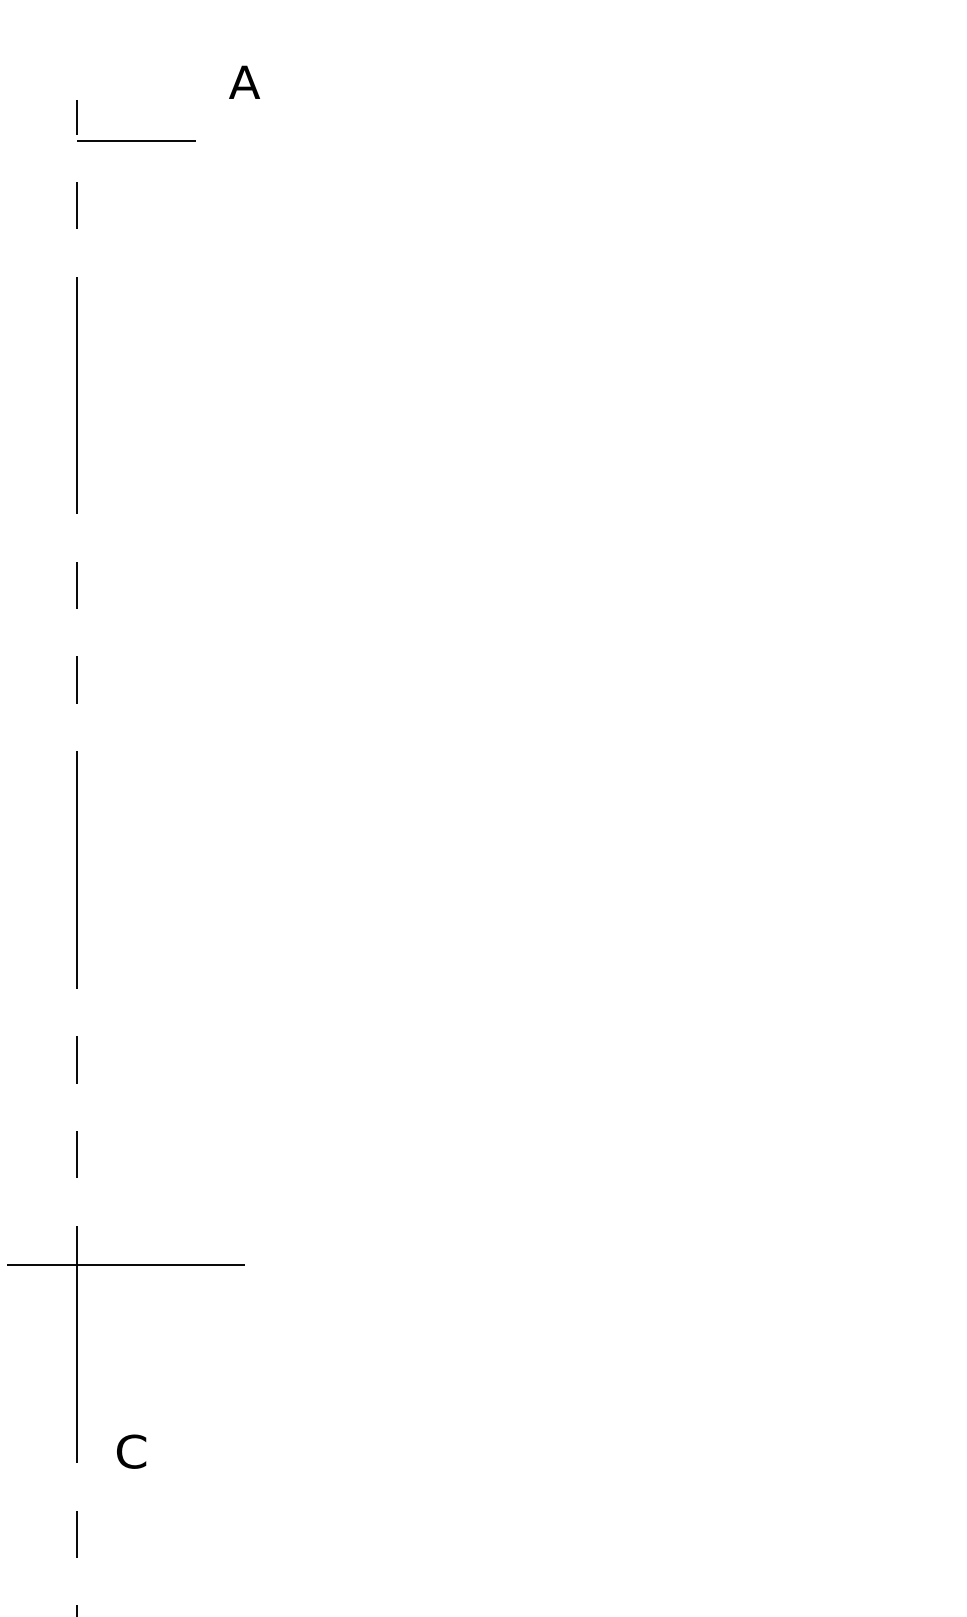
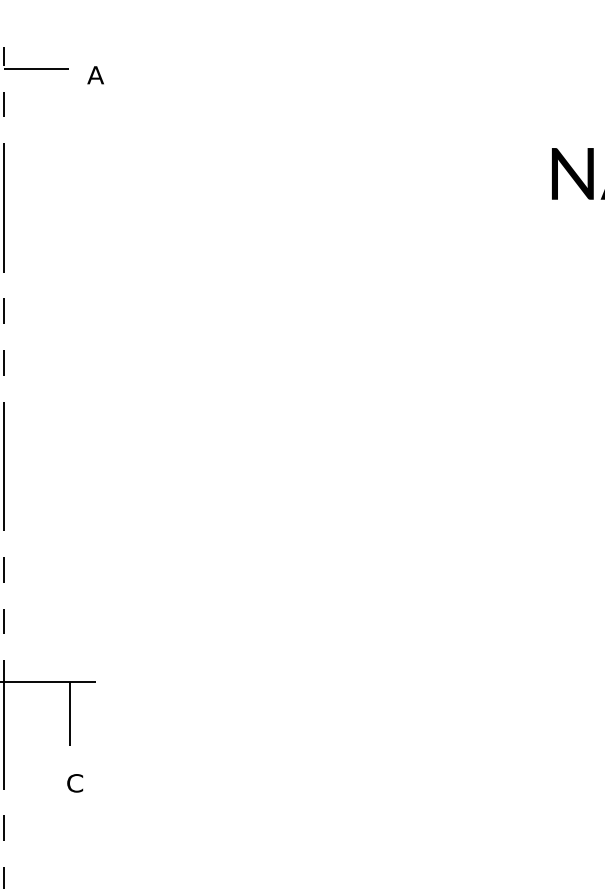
text: (244, 82) -> (95, 75), moved
line: (198, 1323) -> (70, 713), added
text: (132, 1451) -> (75, 783), moved

